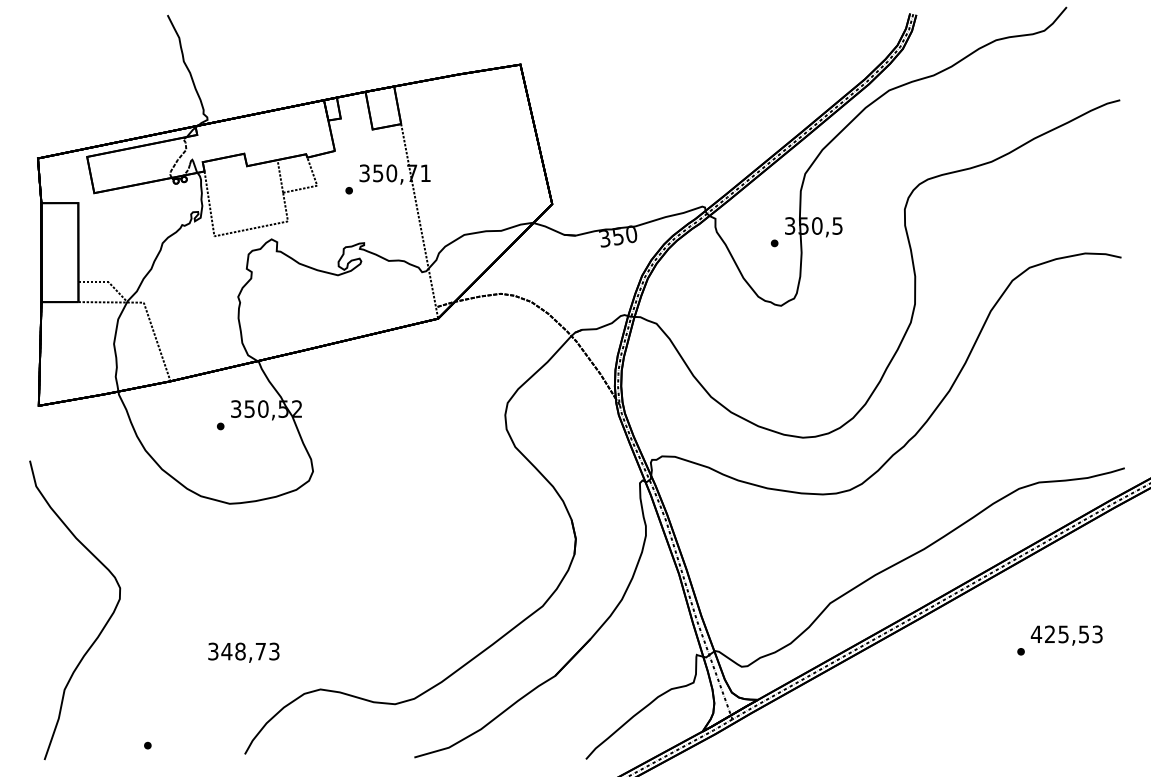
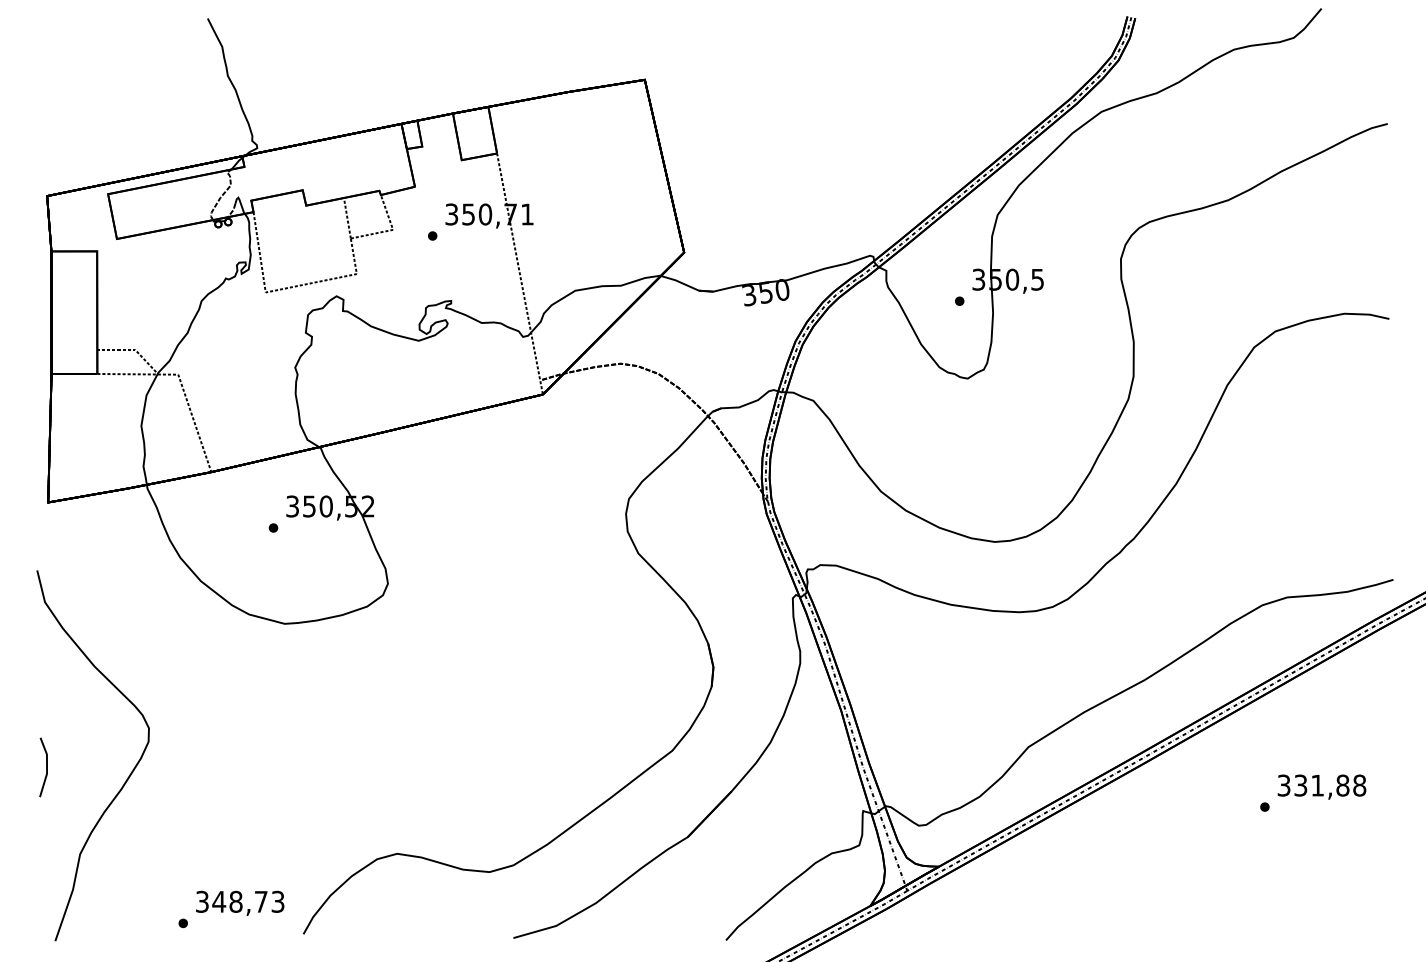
line: (37, 619) -> (46, 767), added
text: (1066, 634) -> (1321, 785), 425,53 -> 331,88
text: (244, 652) -> (240, 902), moved

